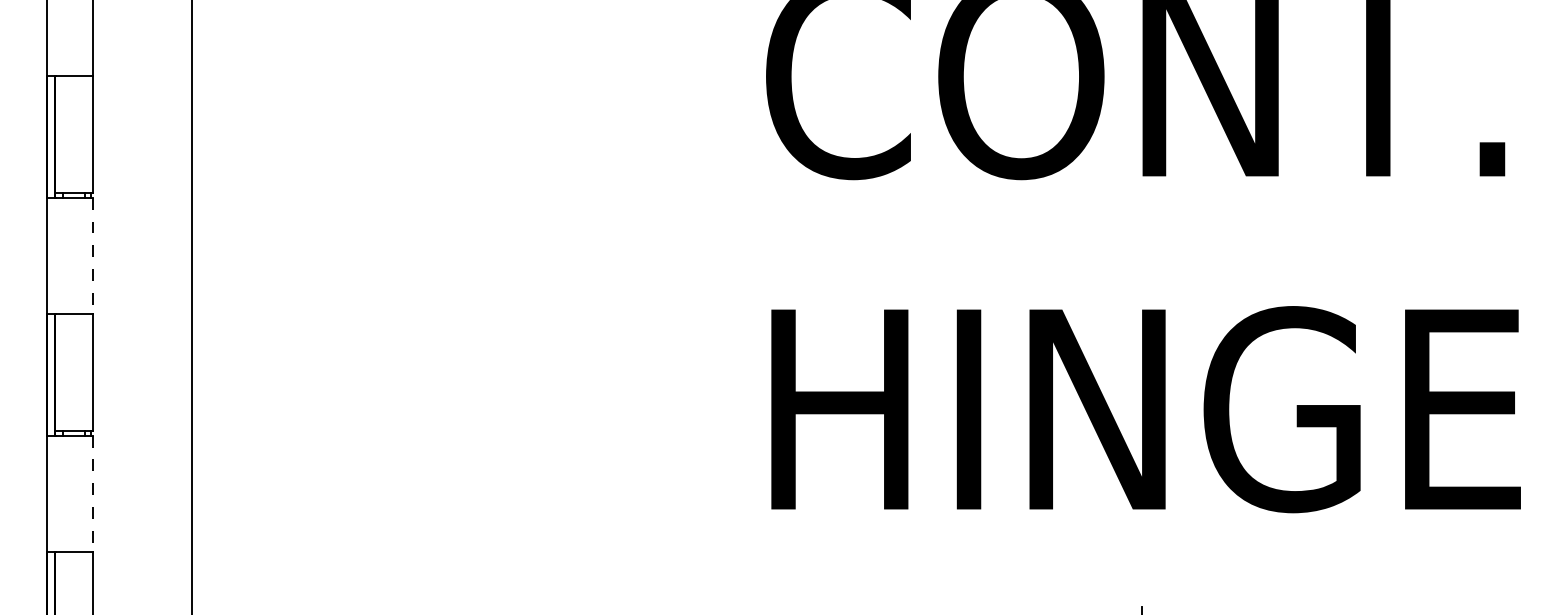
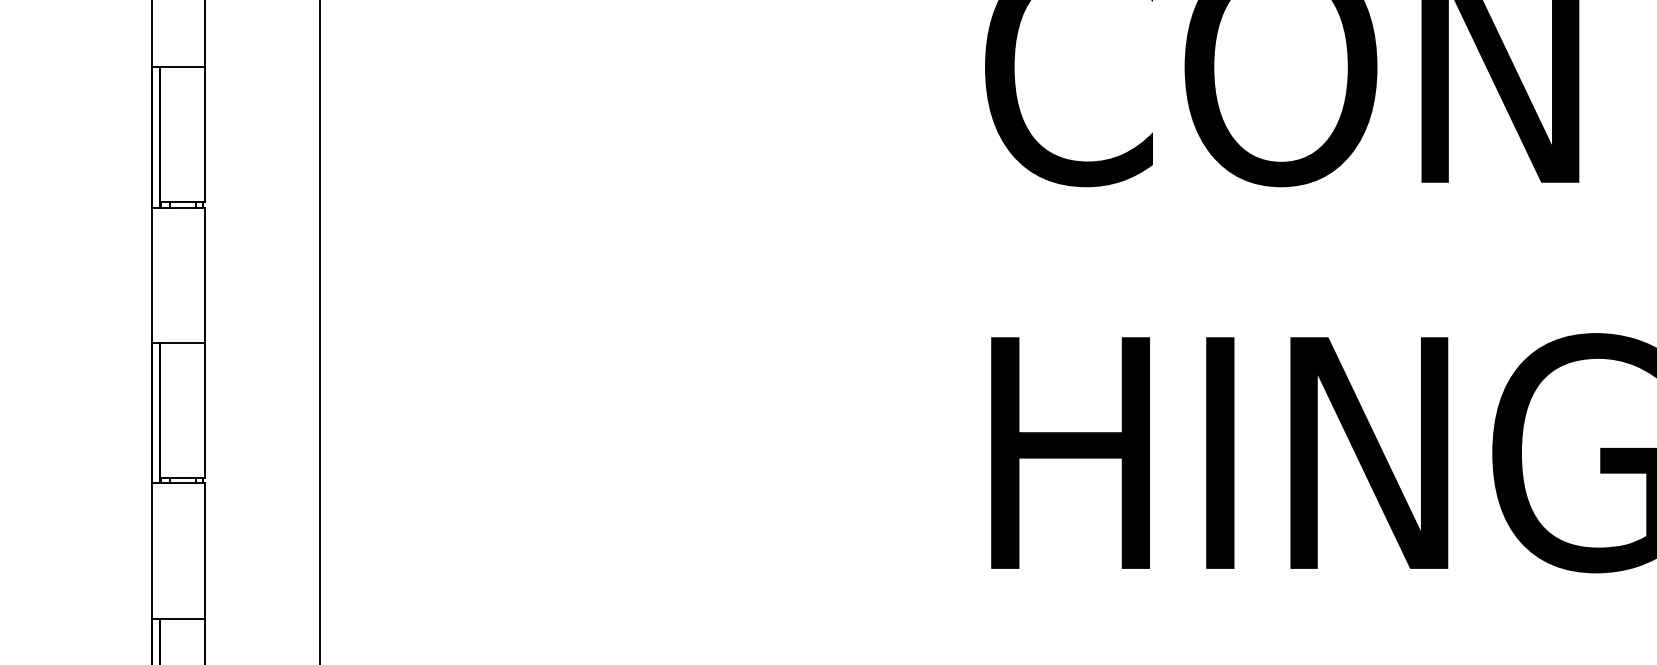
line: (93, 256) -> (205, 275), dashed -> solid
line: (93, 494) -> (205, 551), dashed -> solid

